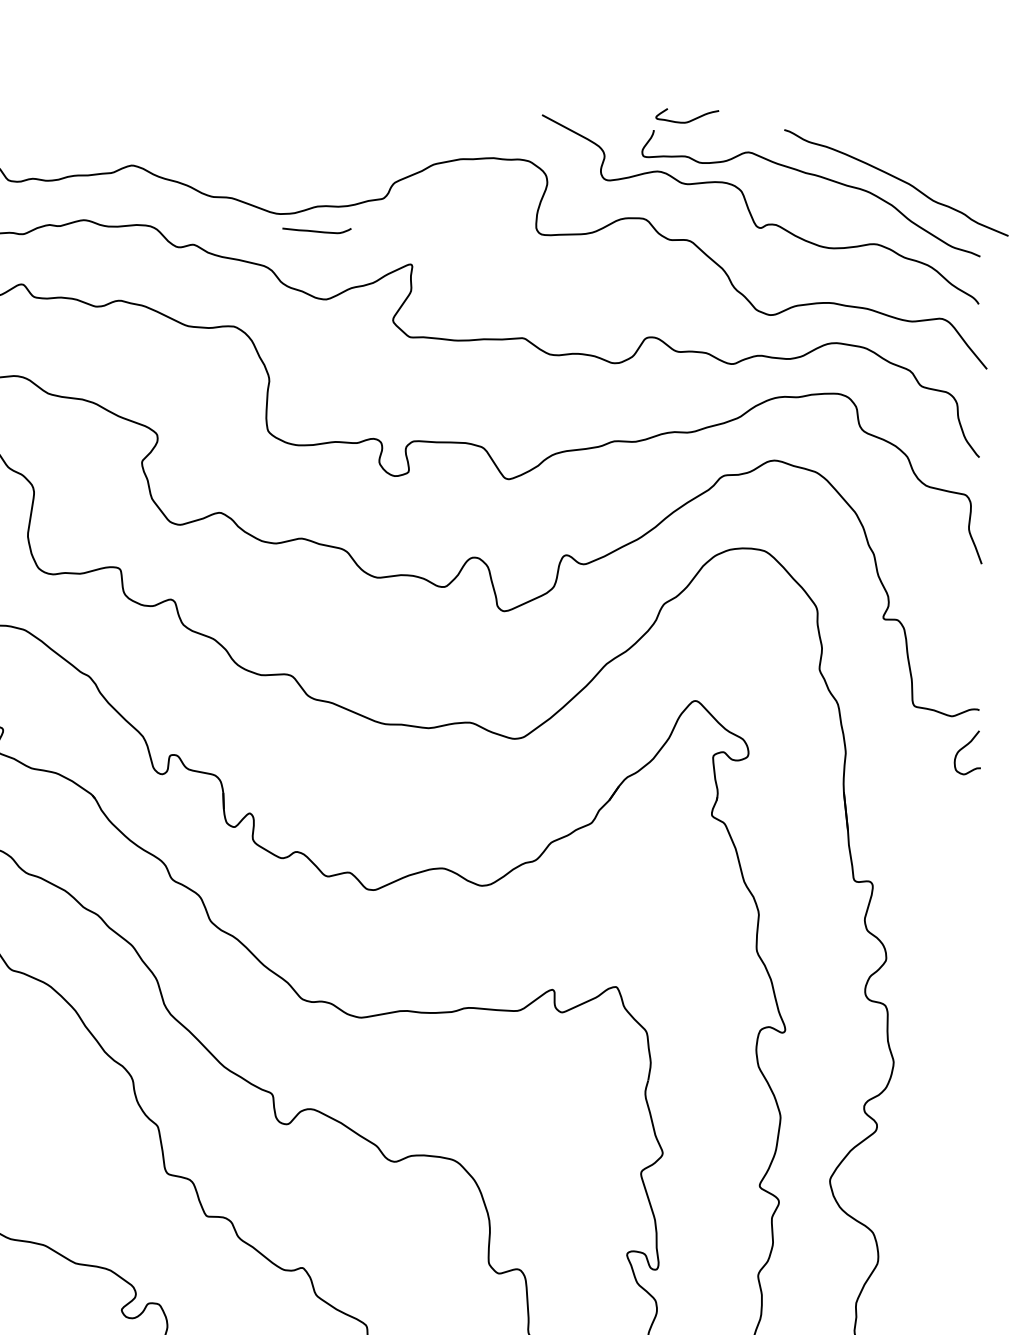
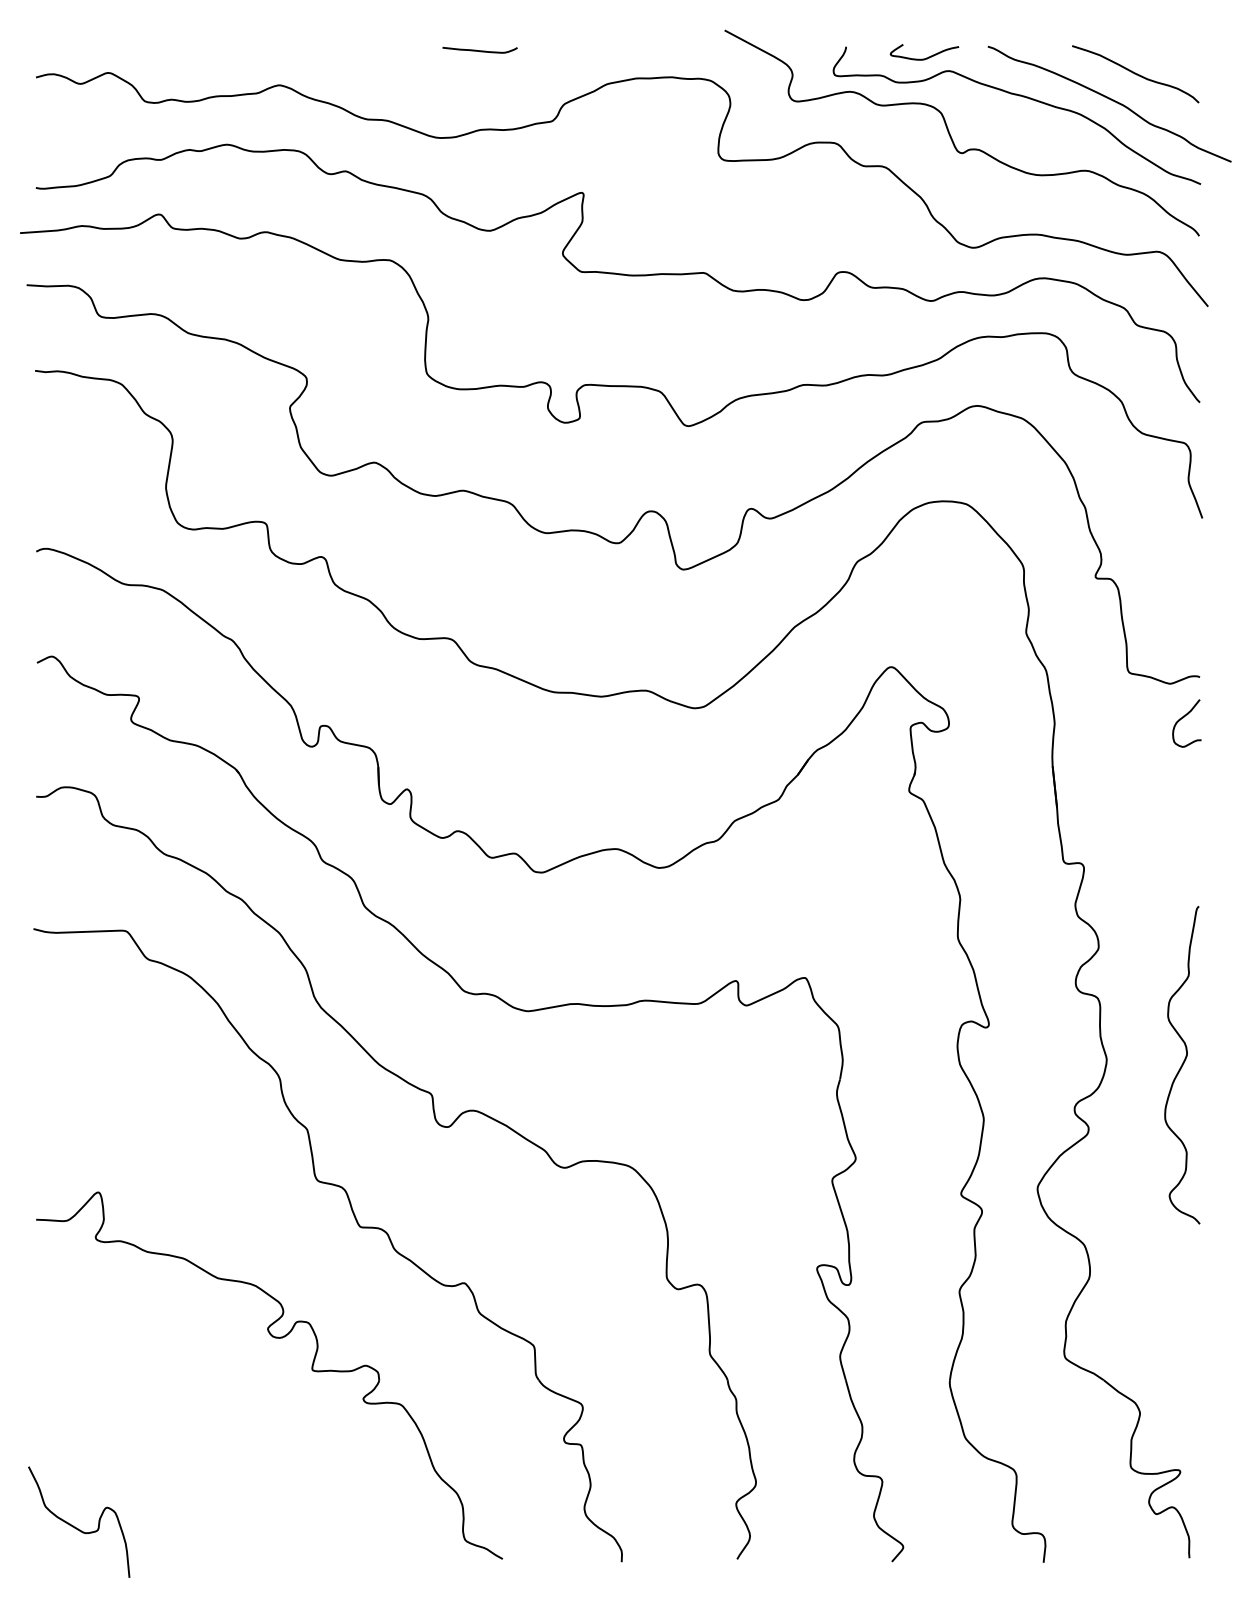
curve: (689, 120) -> (926, 57), moved
curve: (920, 155) -> (1135, 74), added
curve: (316, 231) -> (479, 50), moved
curve: (963, 1067) -> (1182, 1065), added

